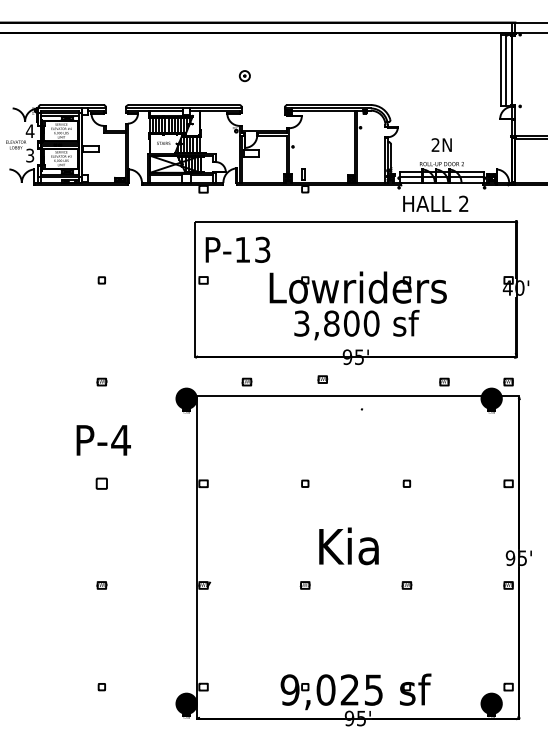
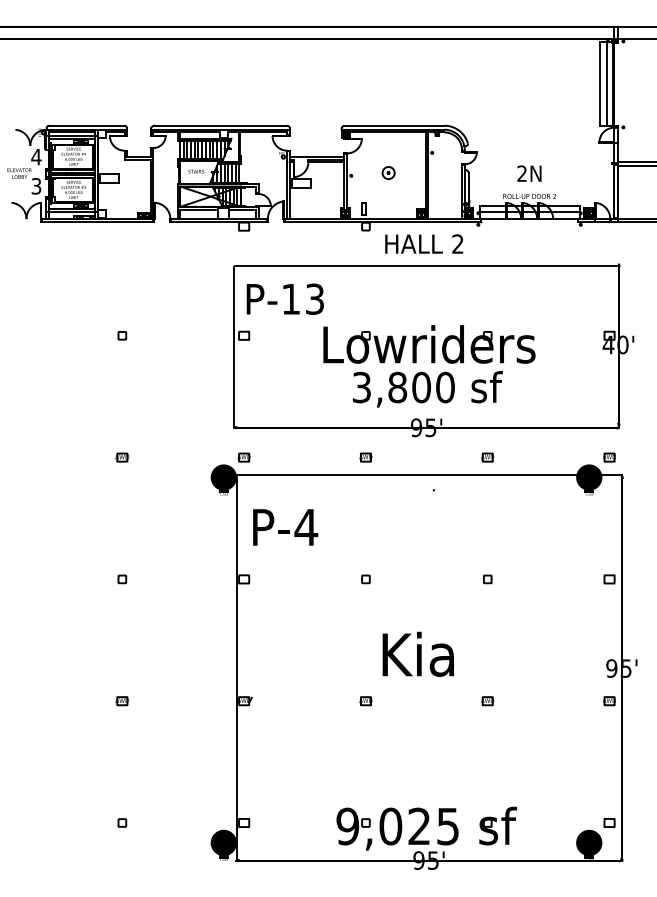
part: (244, 75) -> (388, 172), moved
text: (435, 203) -> (424, 243), moved
part: (322, 379) -> (365, 457), moved
part: (246, 382) -> (243, 457), moved
part: (444, 382) -> (487, 457), moved
text: (103, 440) -> (285, 527), moved
part: (102, 483) -> (122, 579), size x0.62

